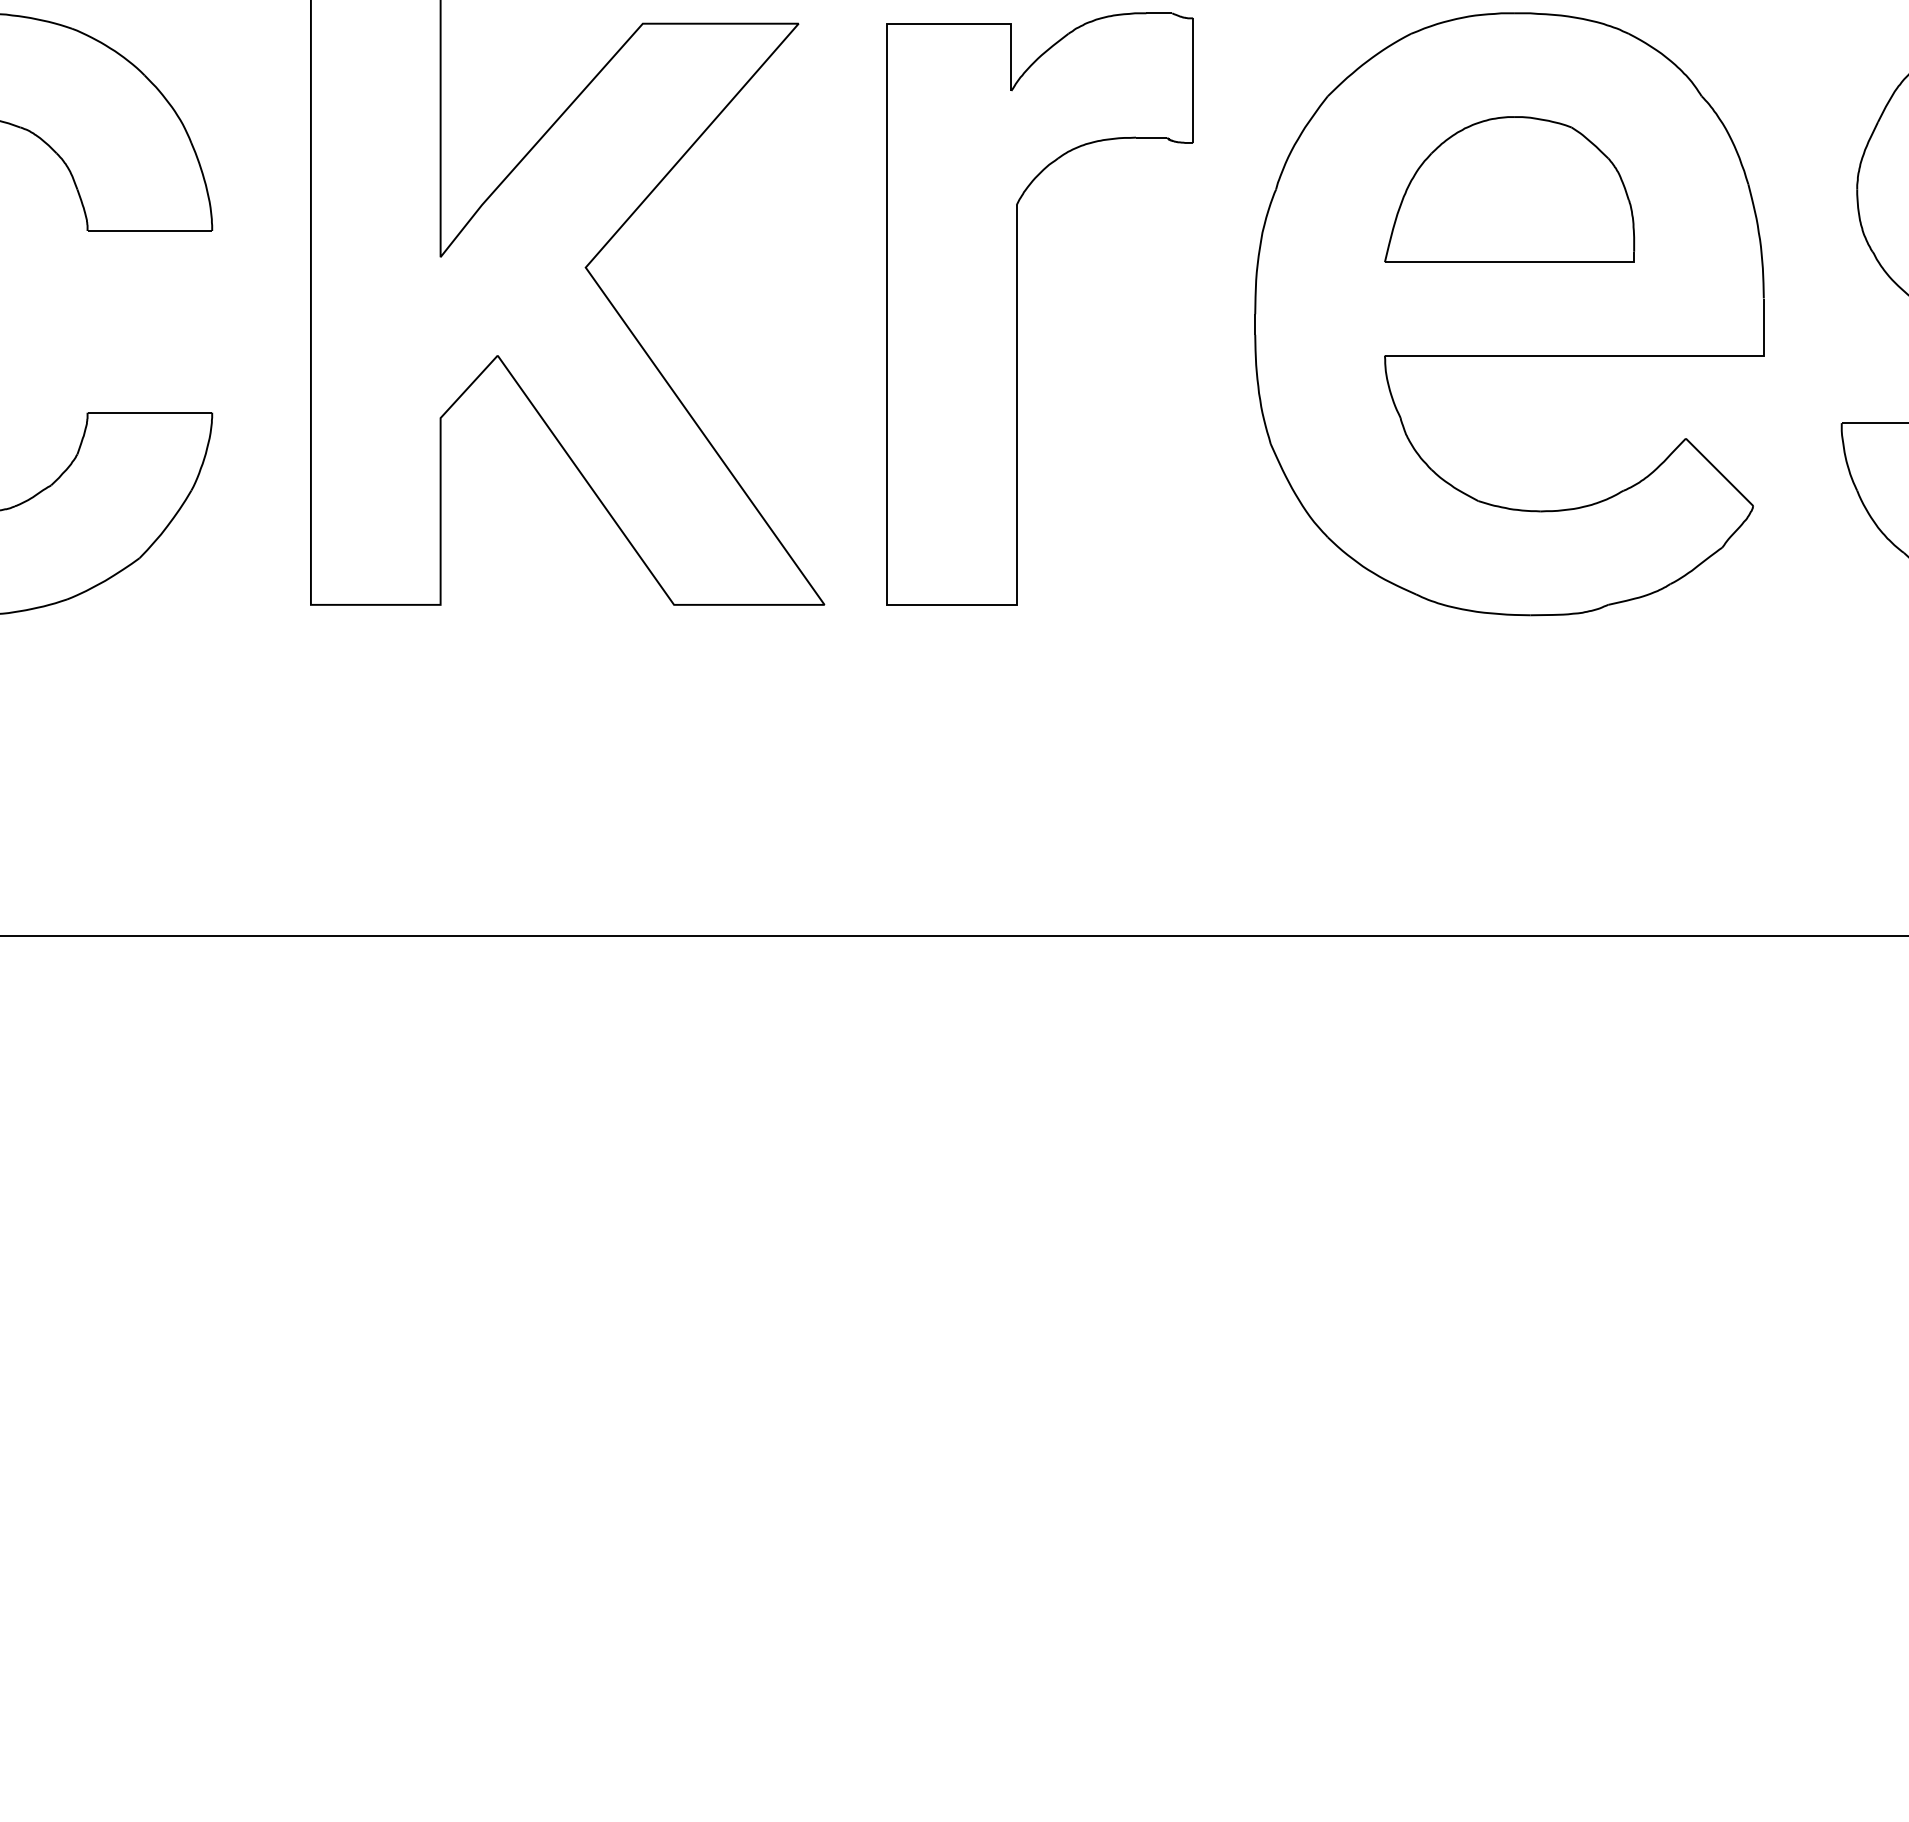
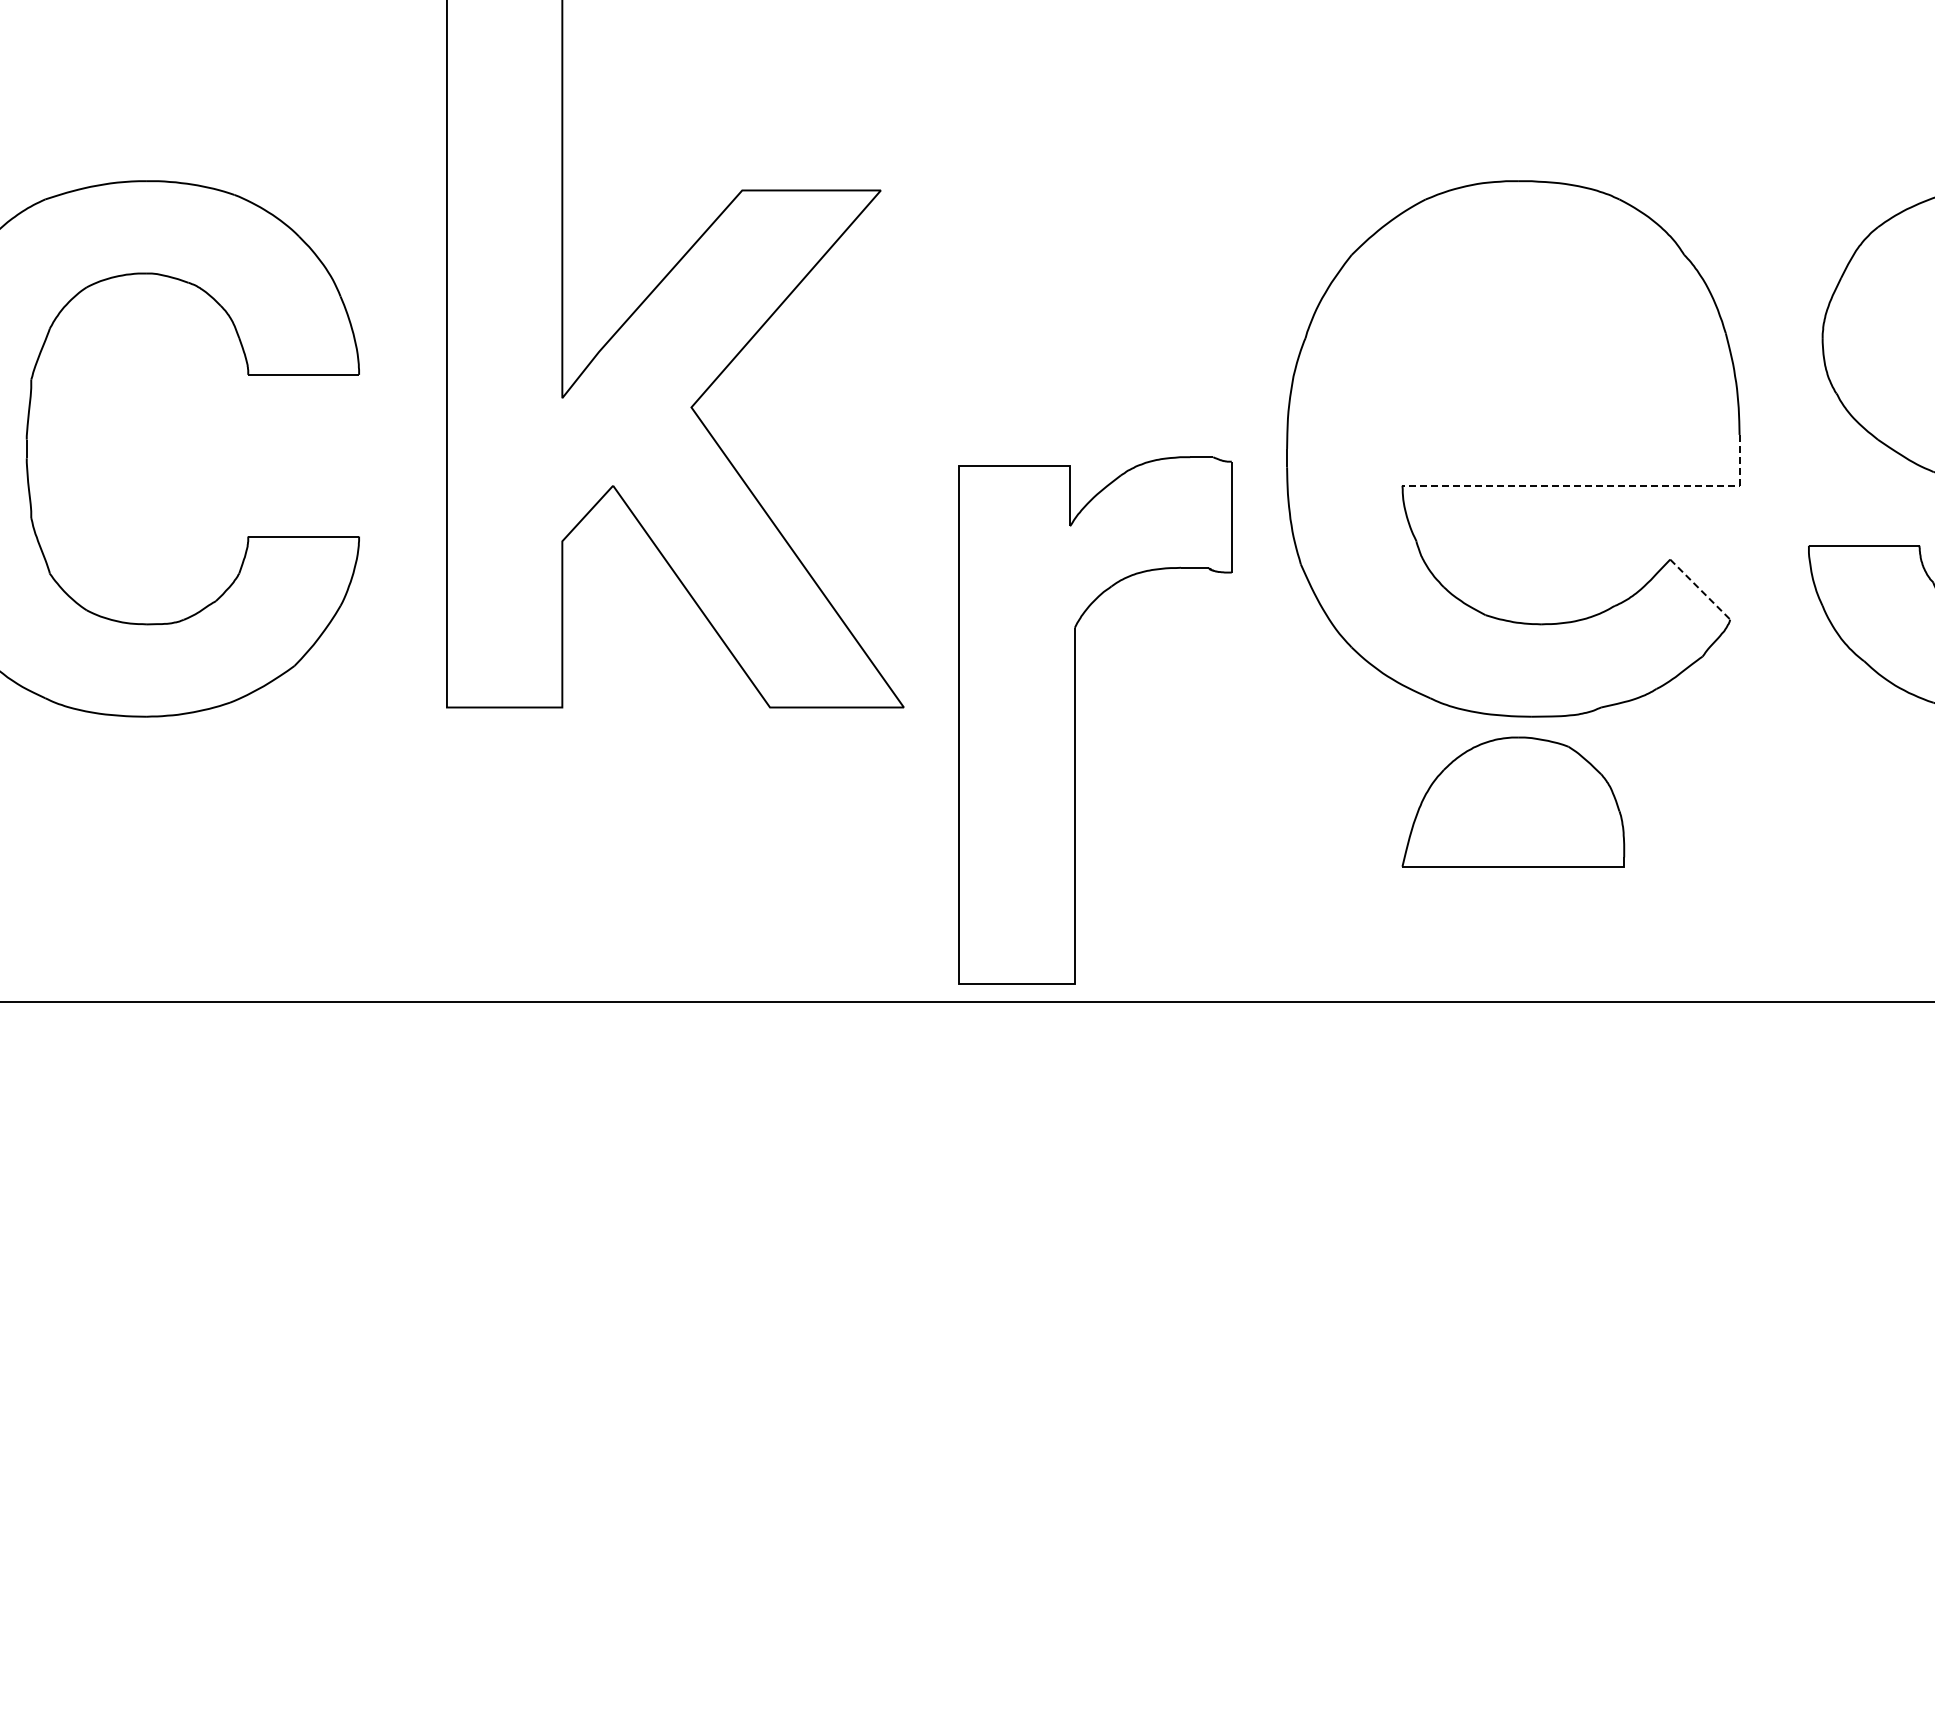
part: (1509, 188) -> (1513, 801), moved
part: (1017, 309) -> (1075, 720), moved
line: (1603, 355) -> (1596, 485), solid -> dashed
line: (1719, 472) -> (1700, 589), solid -> dashed

